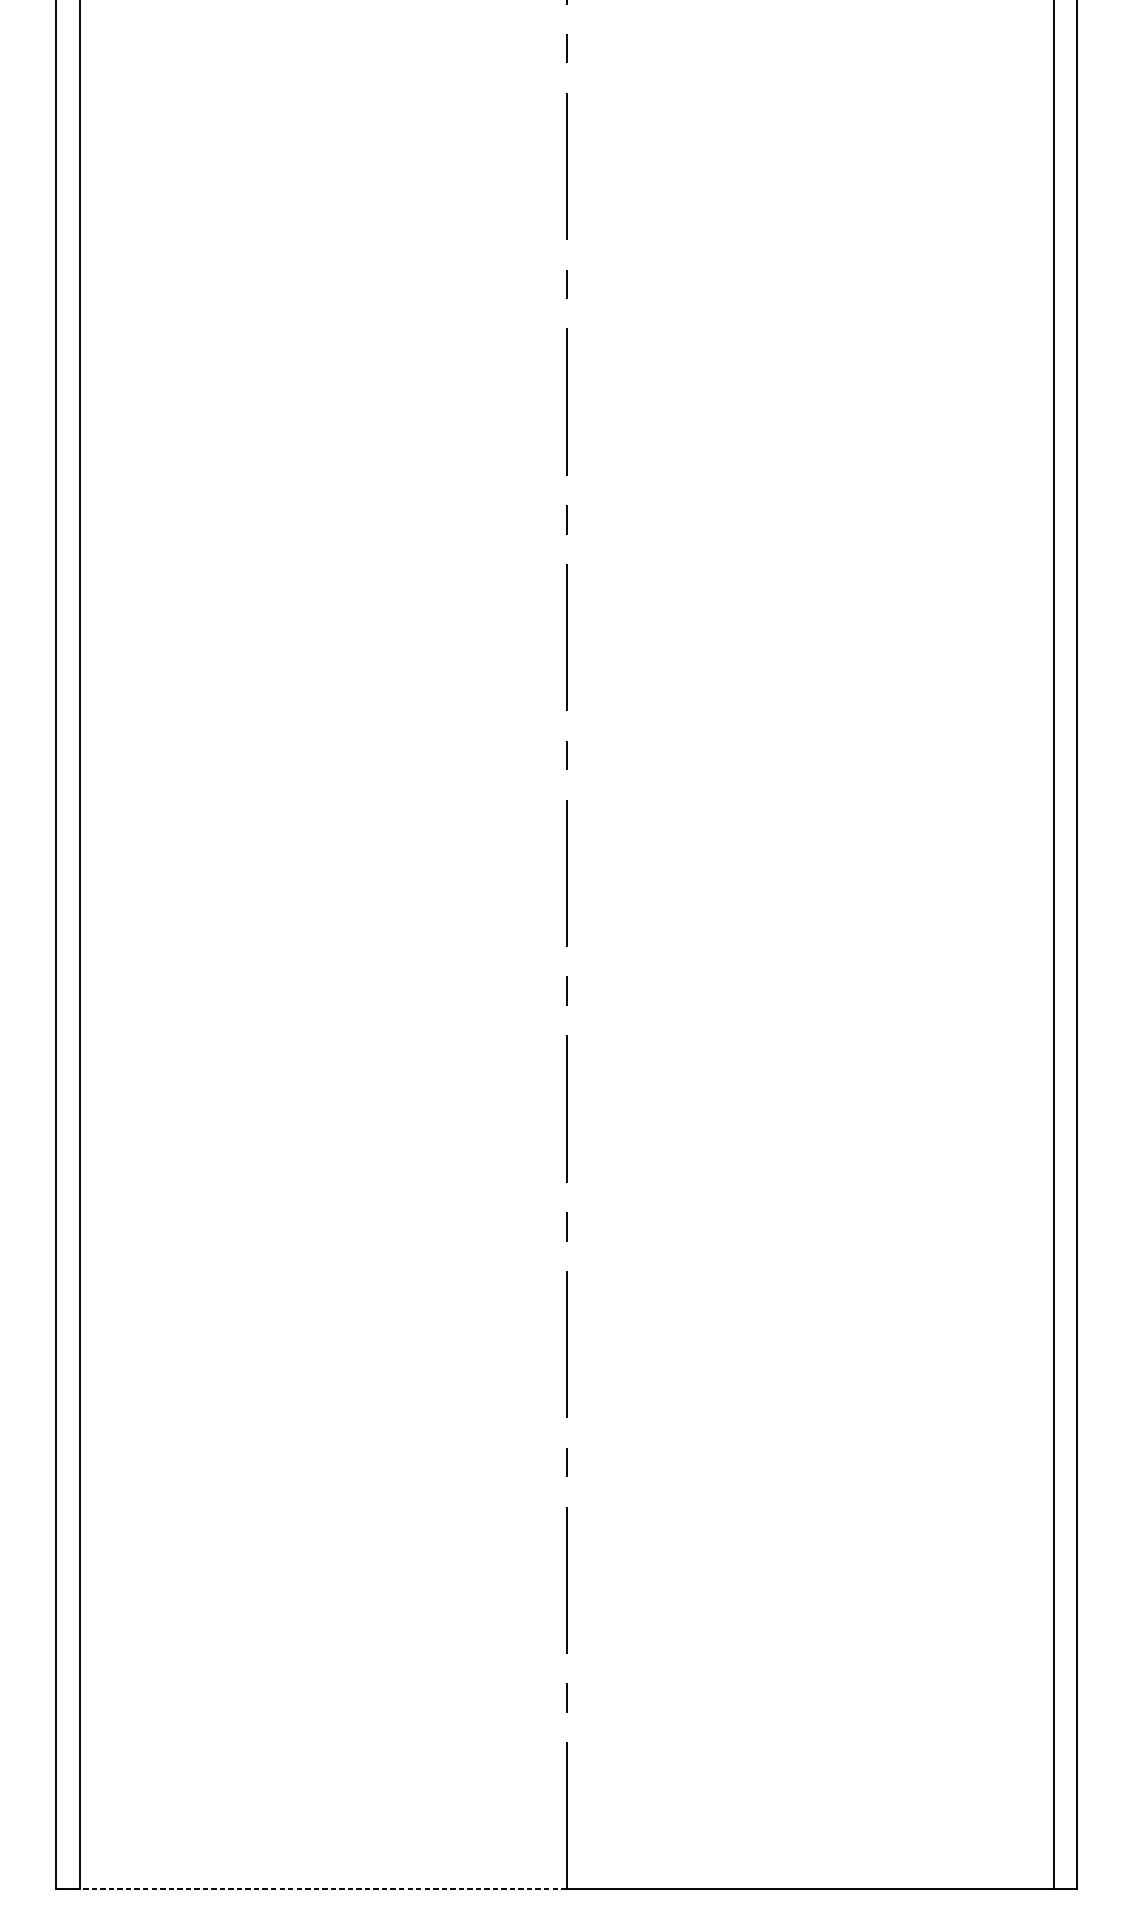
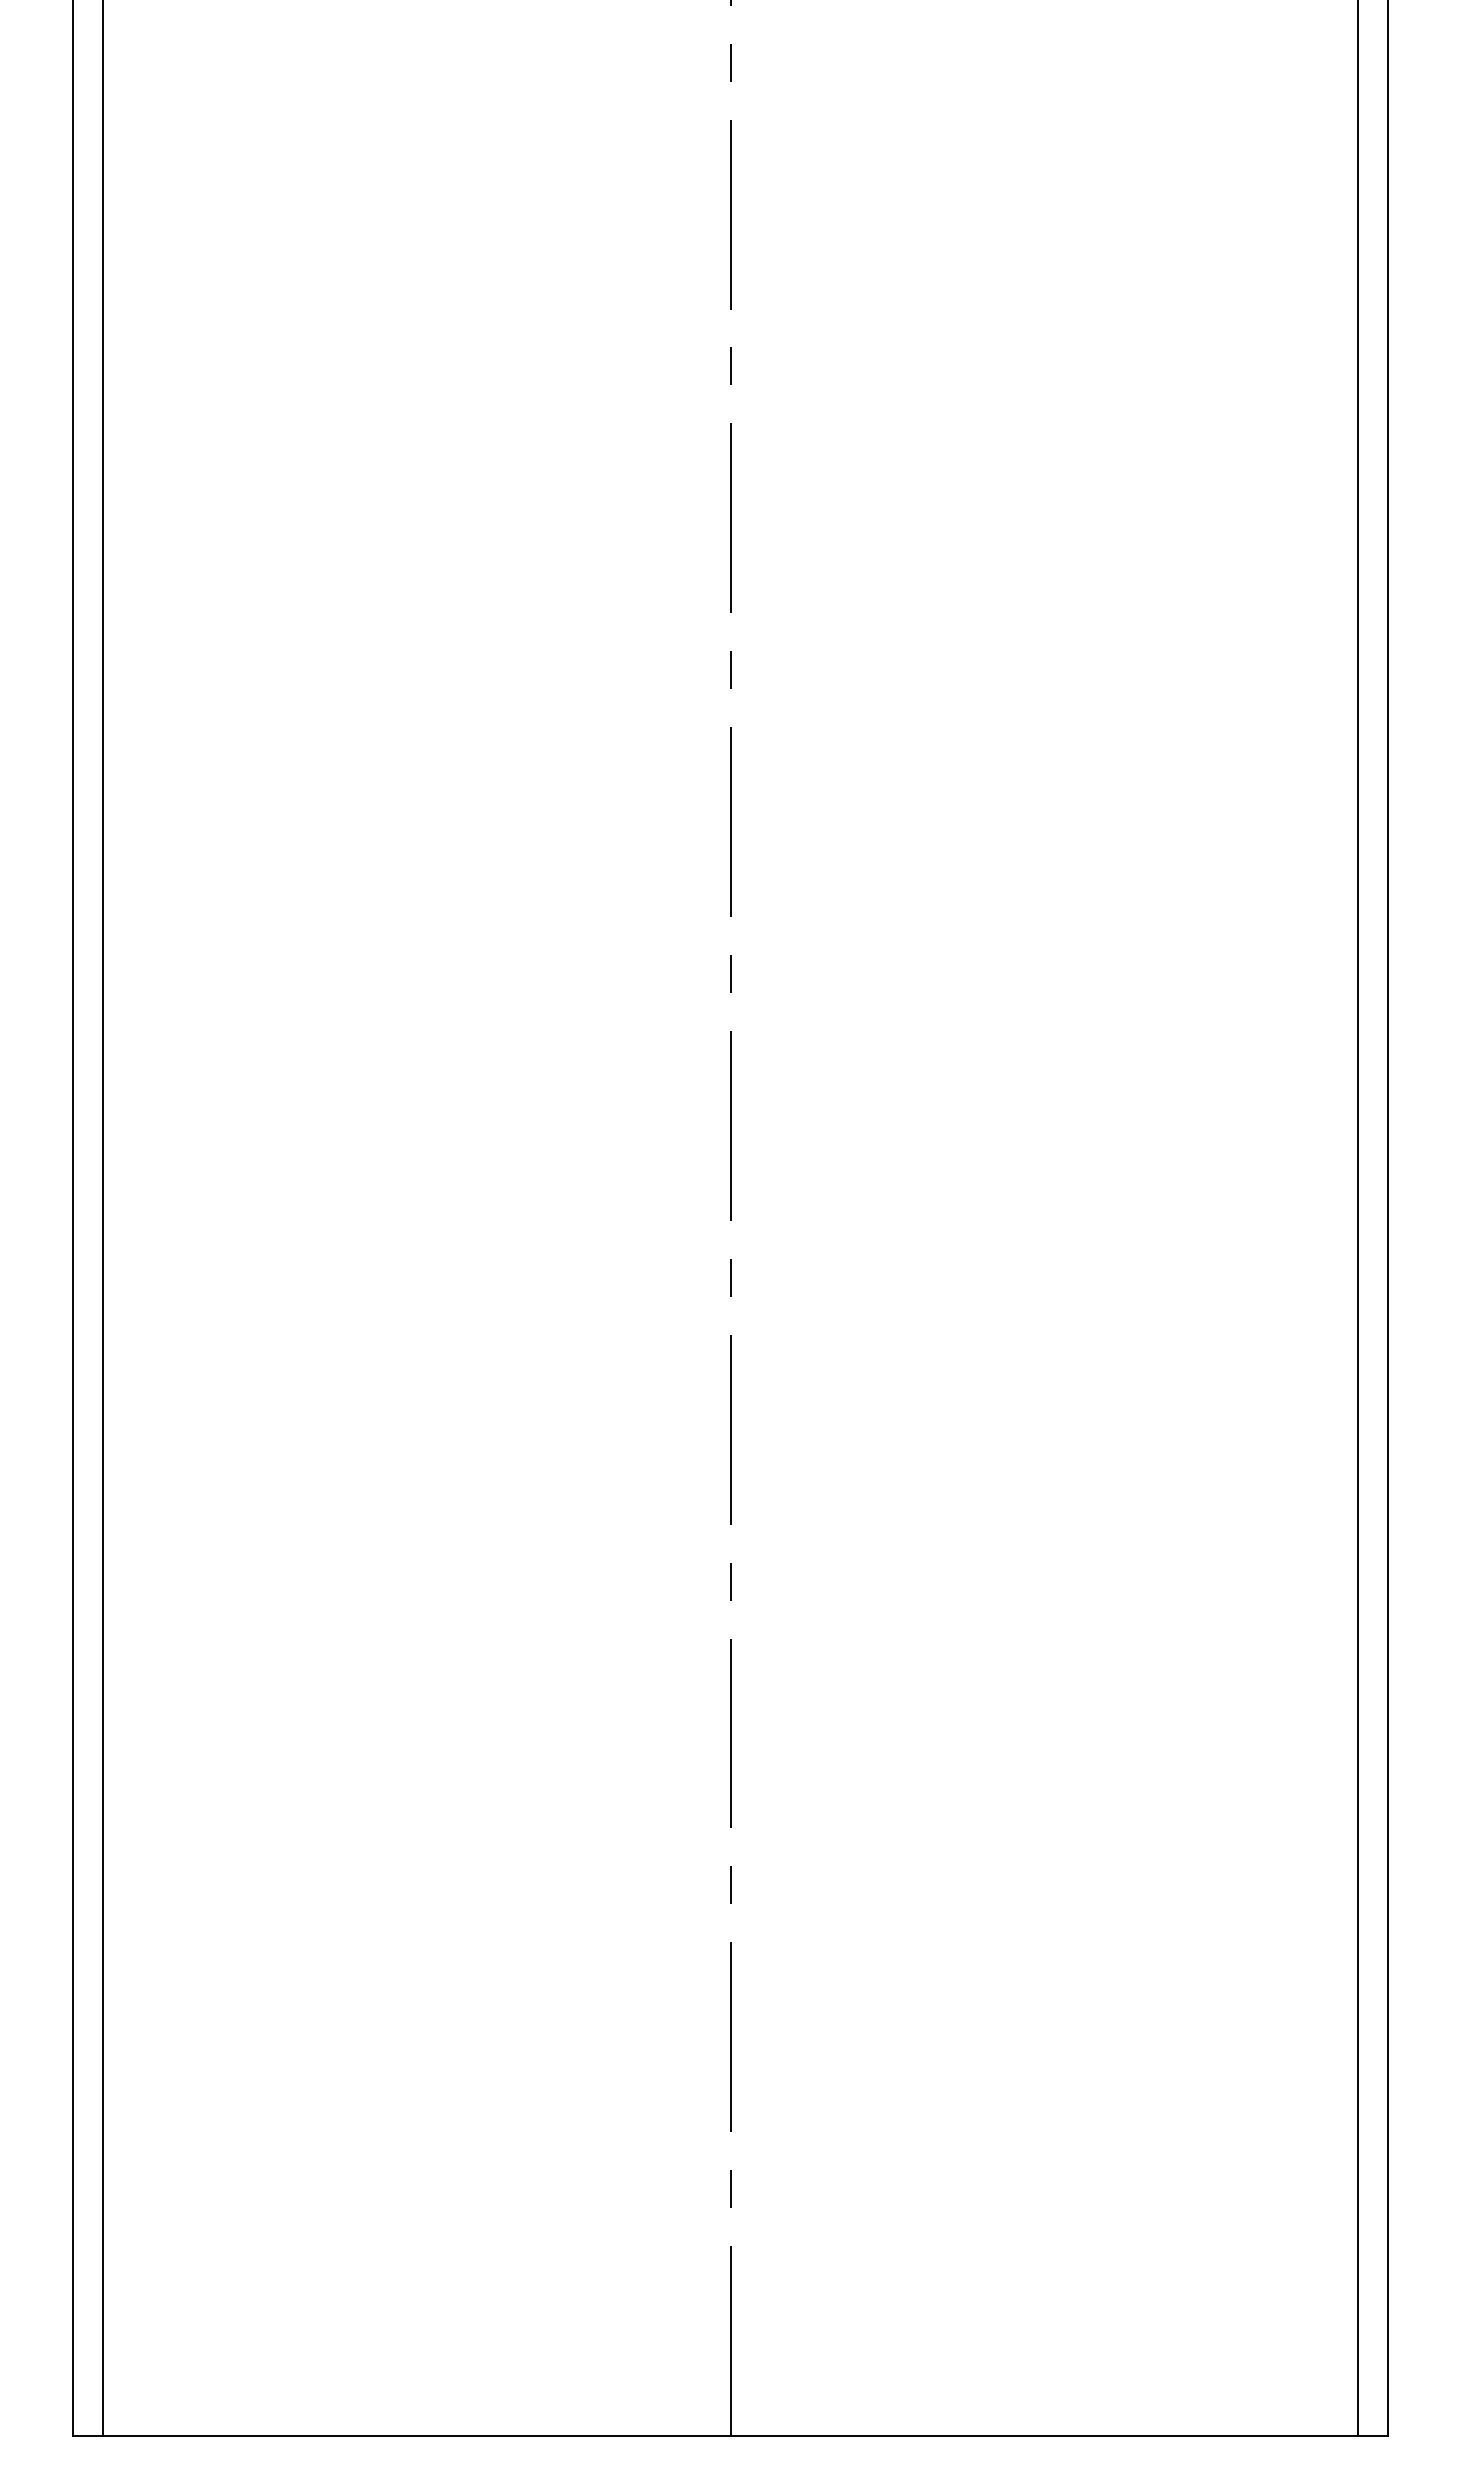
line: (322, 1889) -> (416, 2436), dashed -> solid

